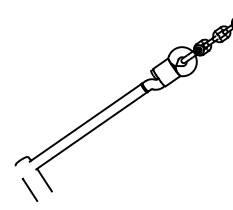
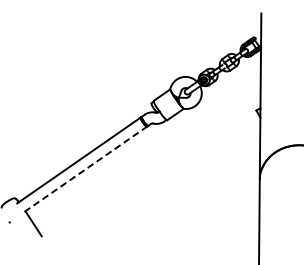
line: (91, 130) -> (85, 169), solid -> dashed
line: (29, 189) -> (17, 234), removed

